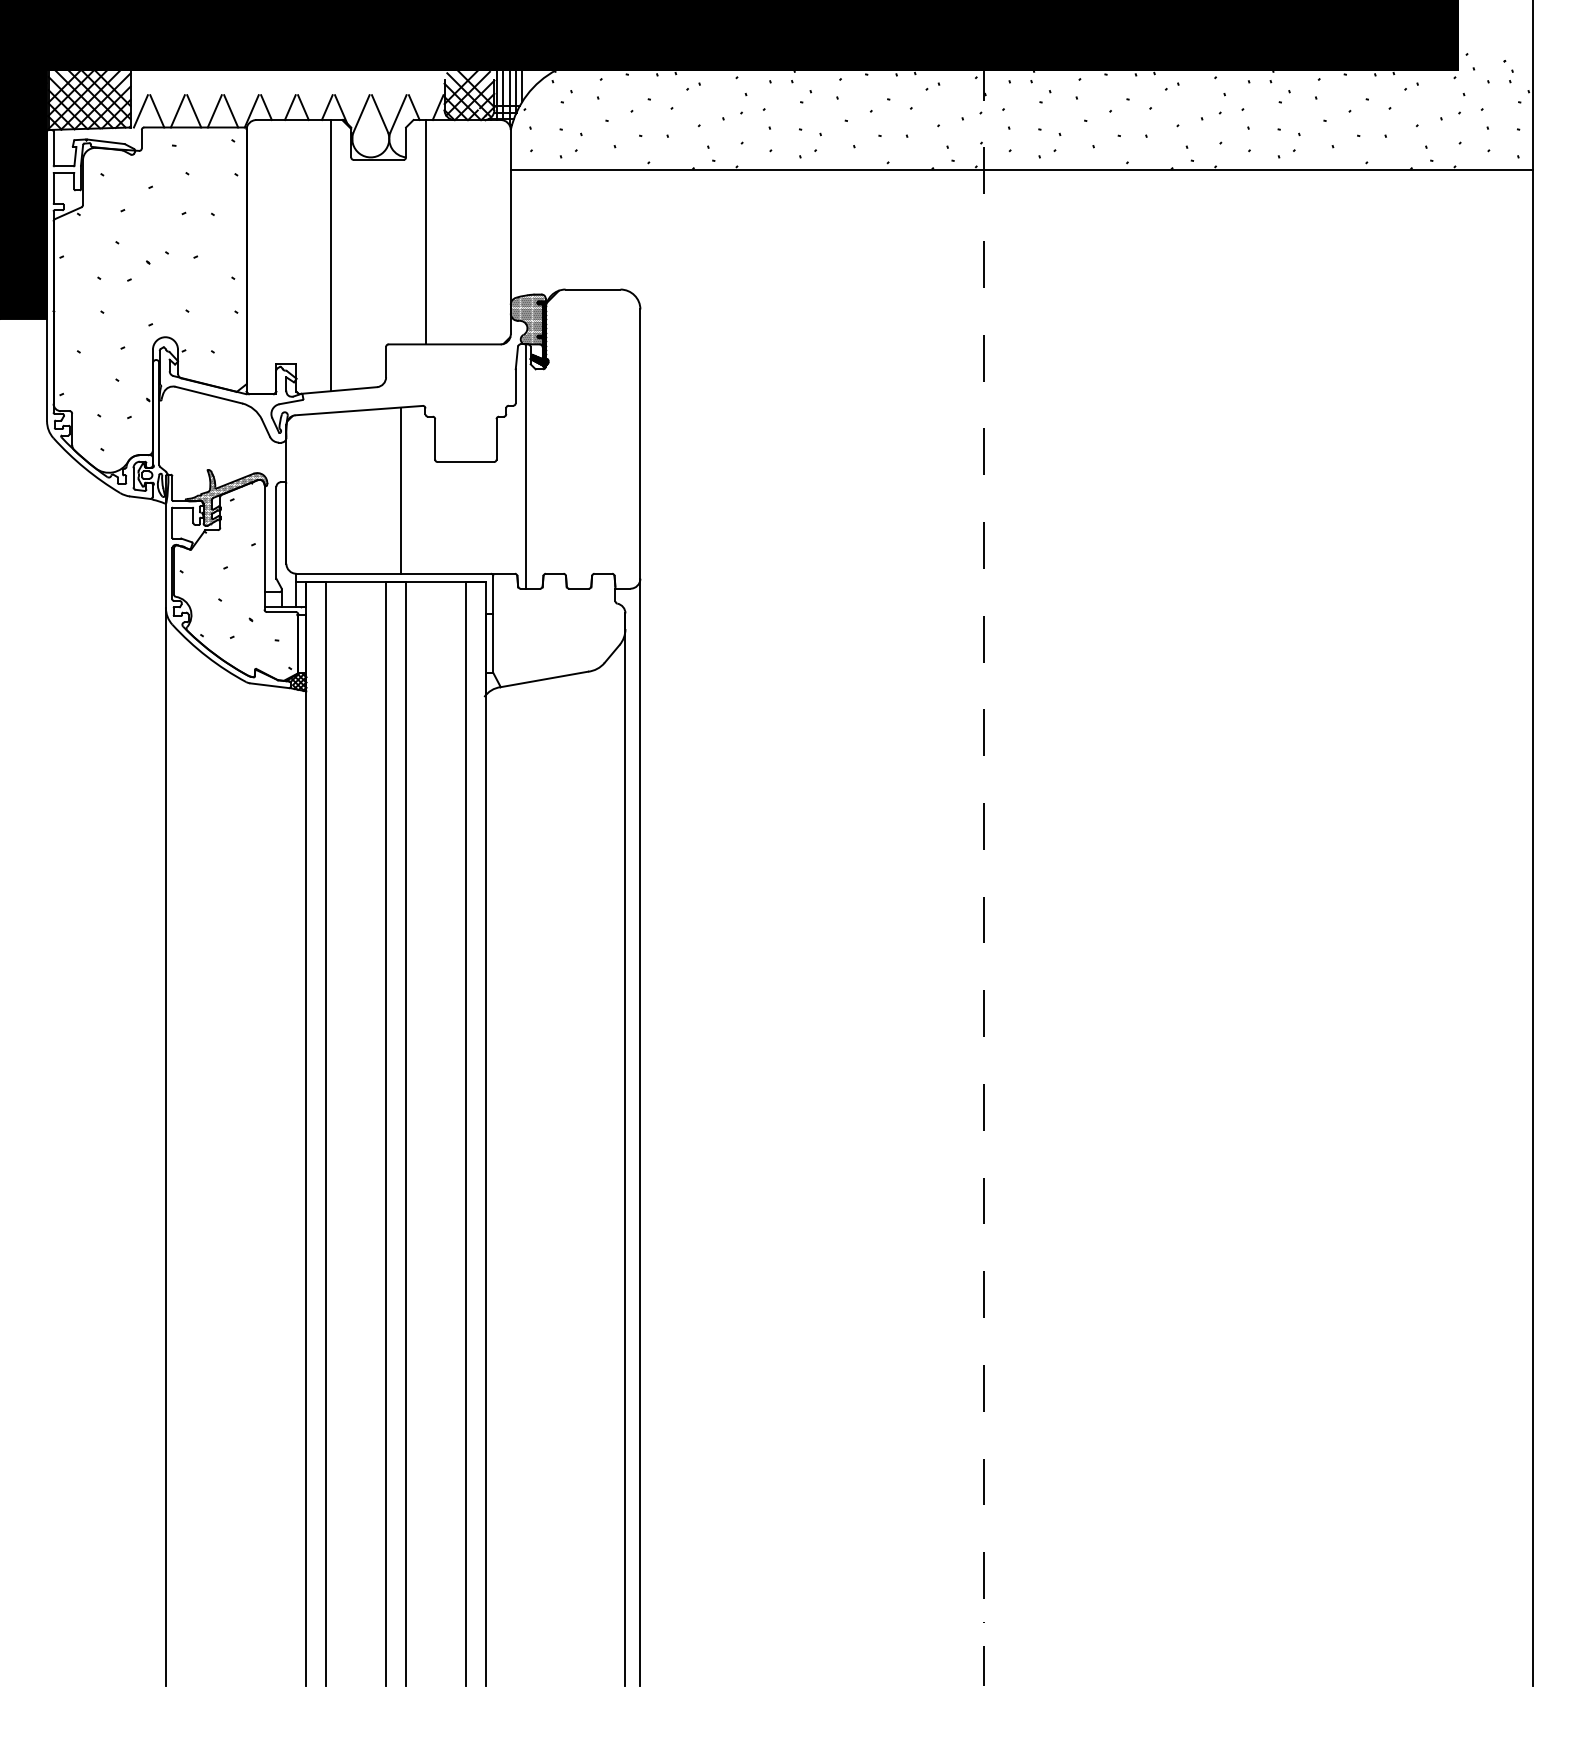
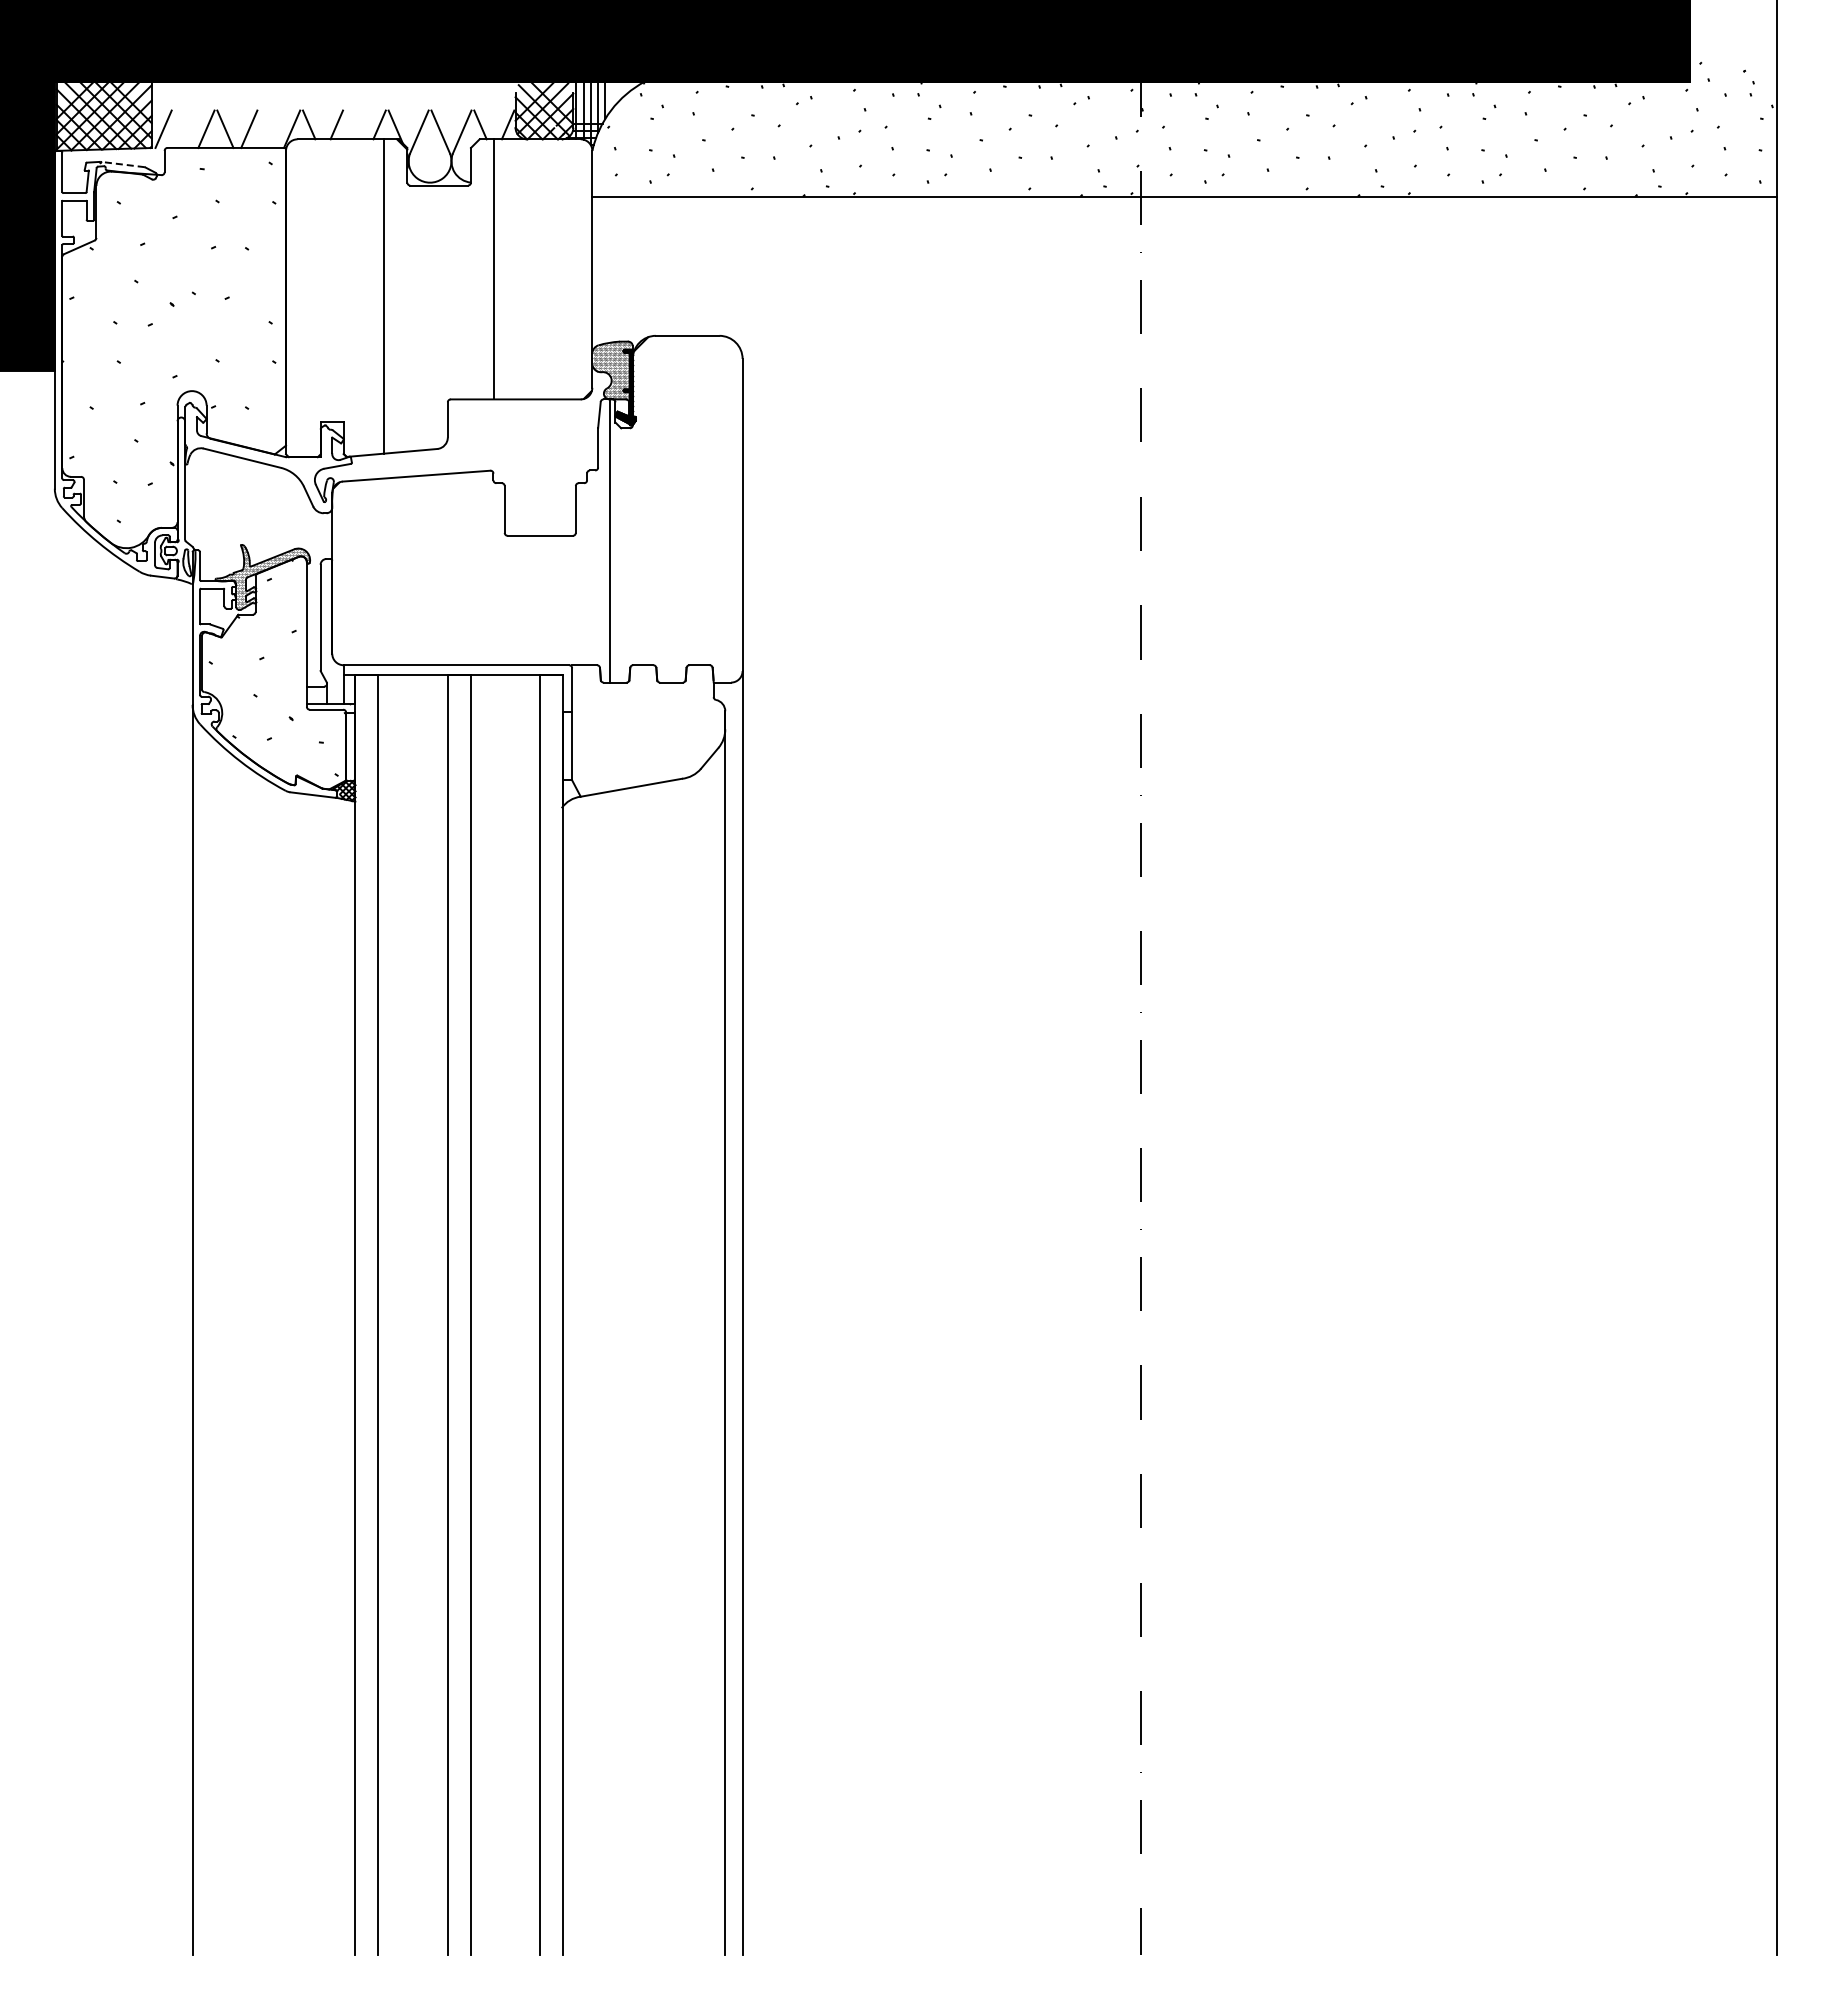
line: (303, 107) -> (351, 124), removed
line: (157, 111) -> (182, 129), removed
line: (231, 111) -> (268, 129), removed
line: (106, 141) -> (123, 164), solid -> dashed
line: (401, 490) -> (465, 568), removed

